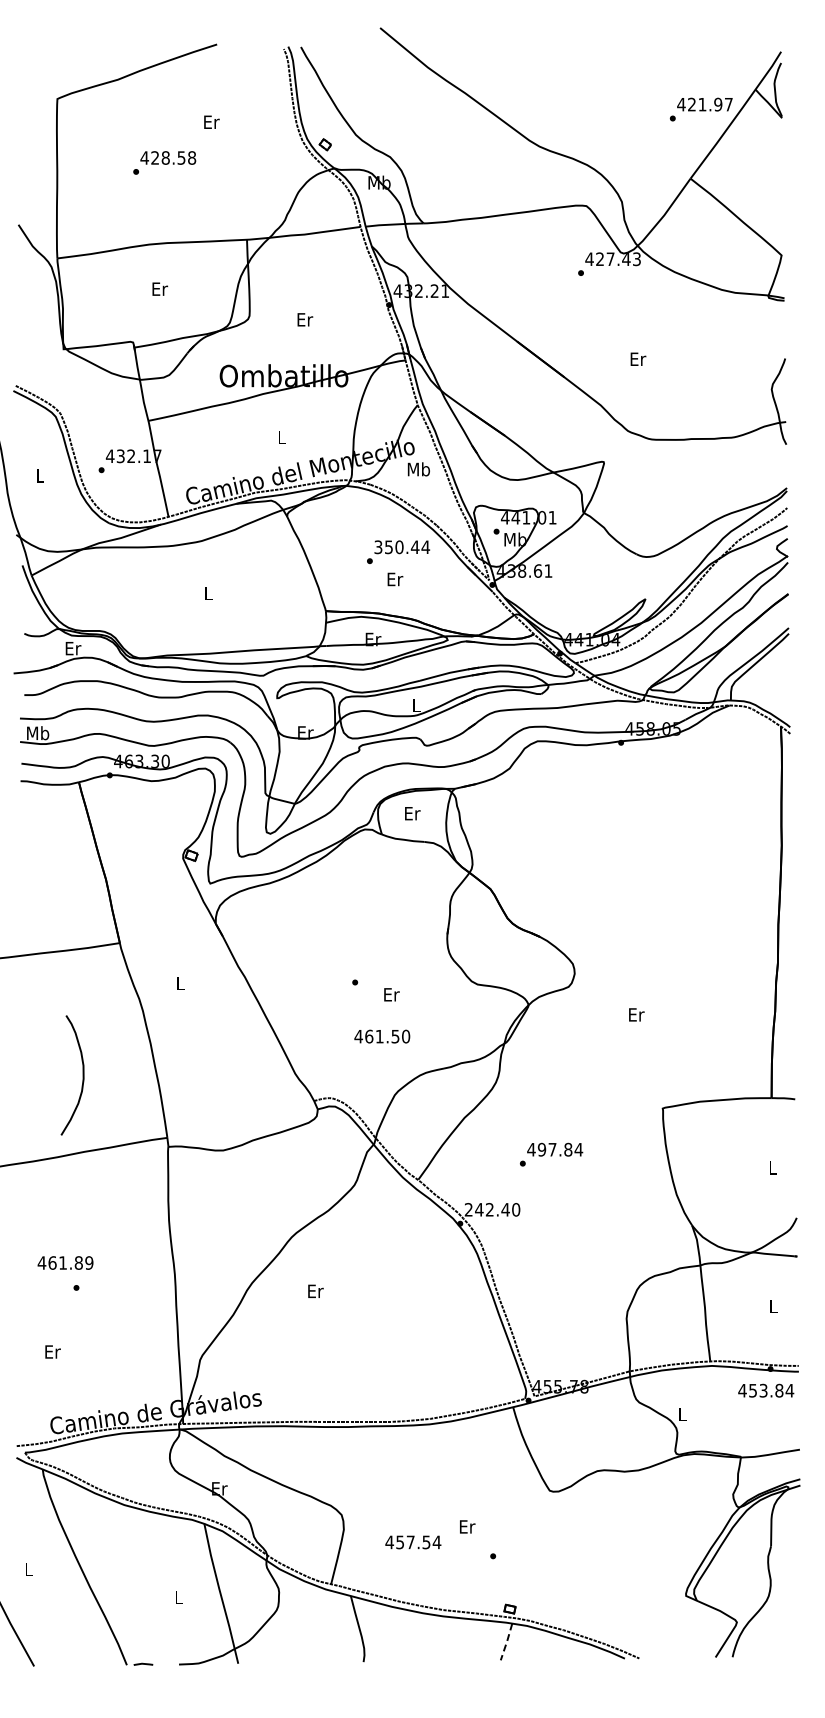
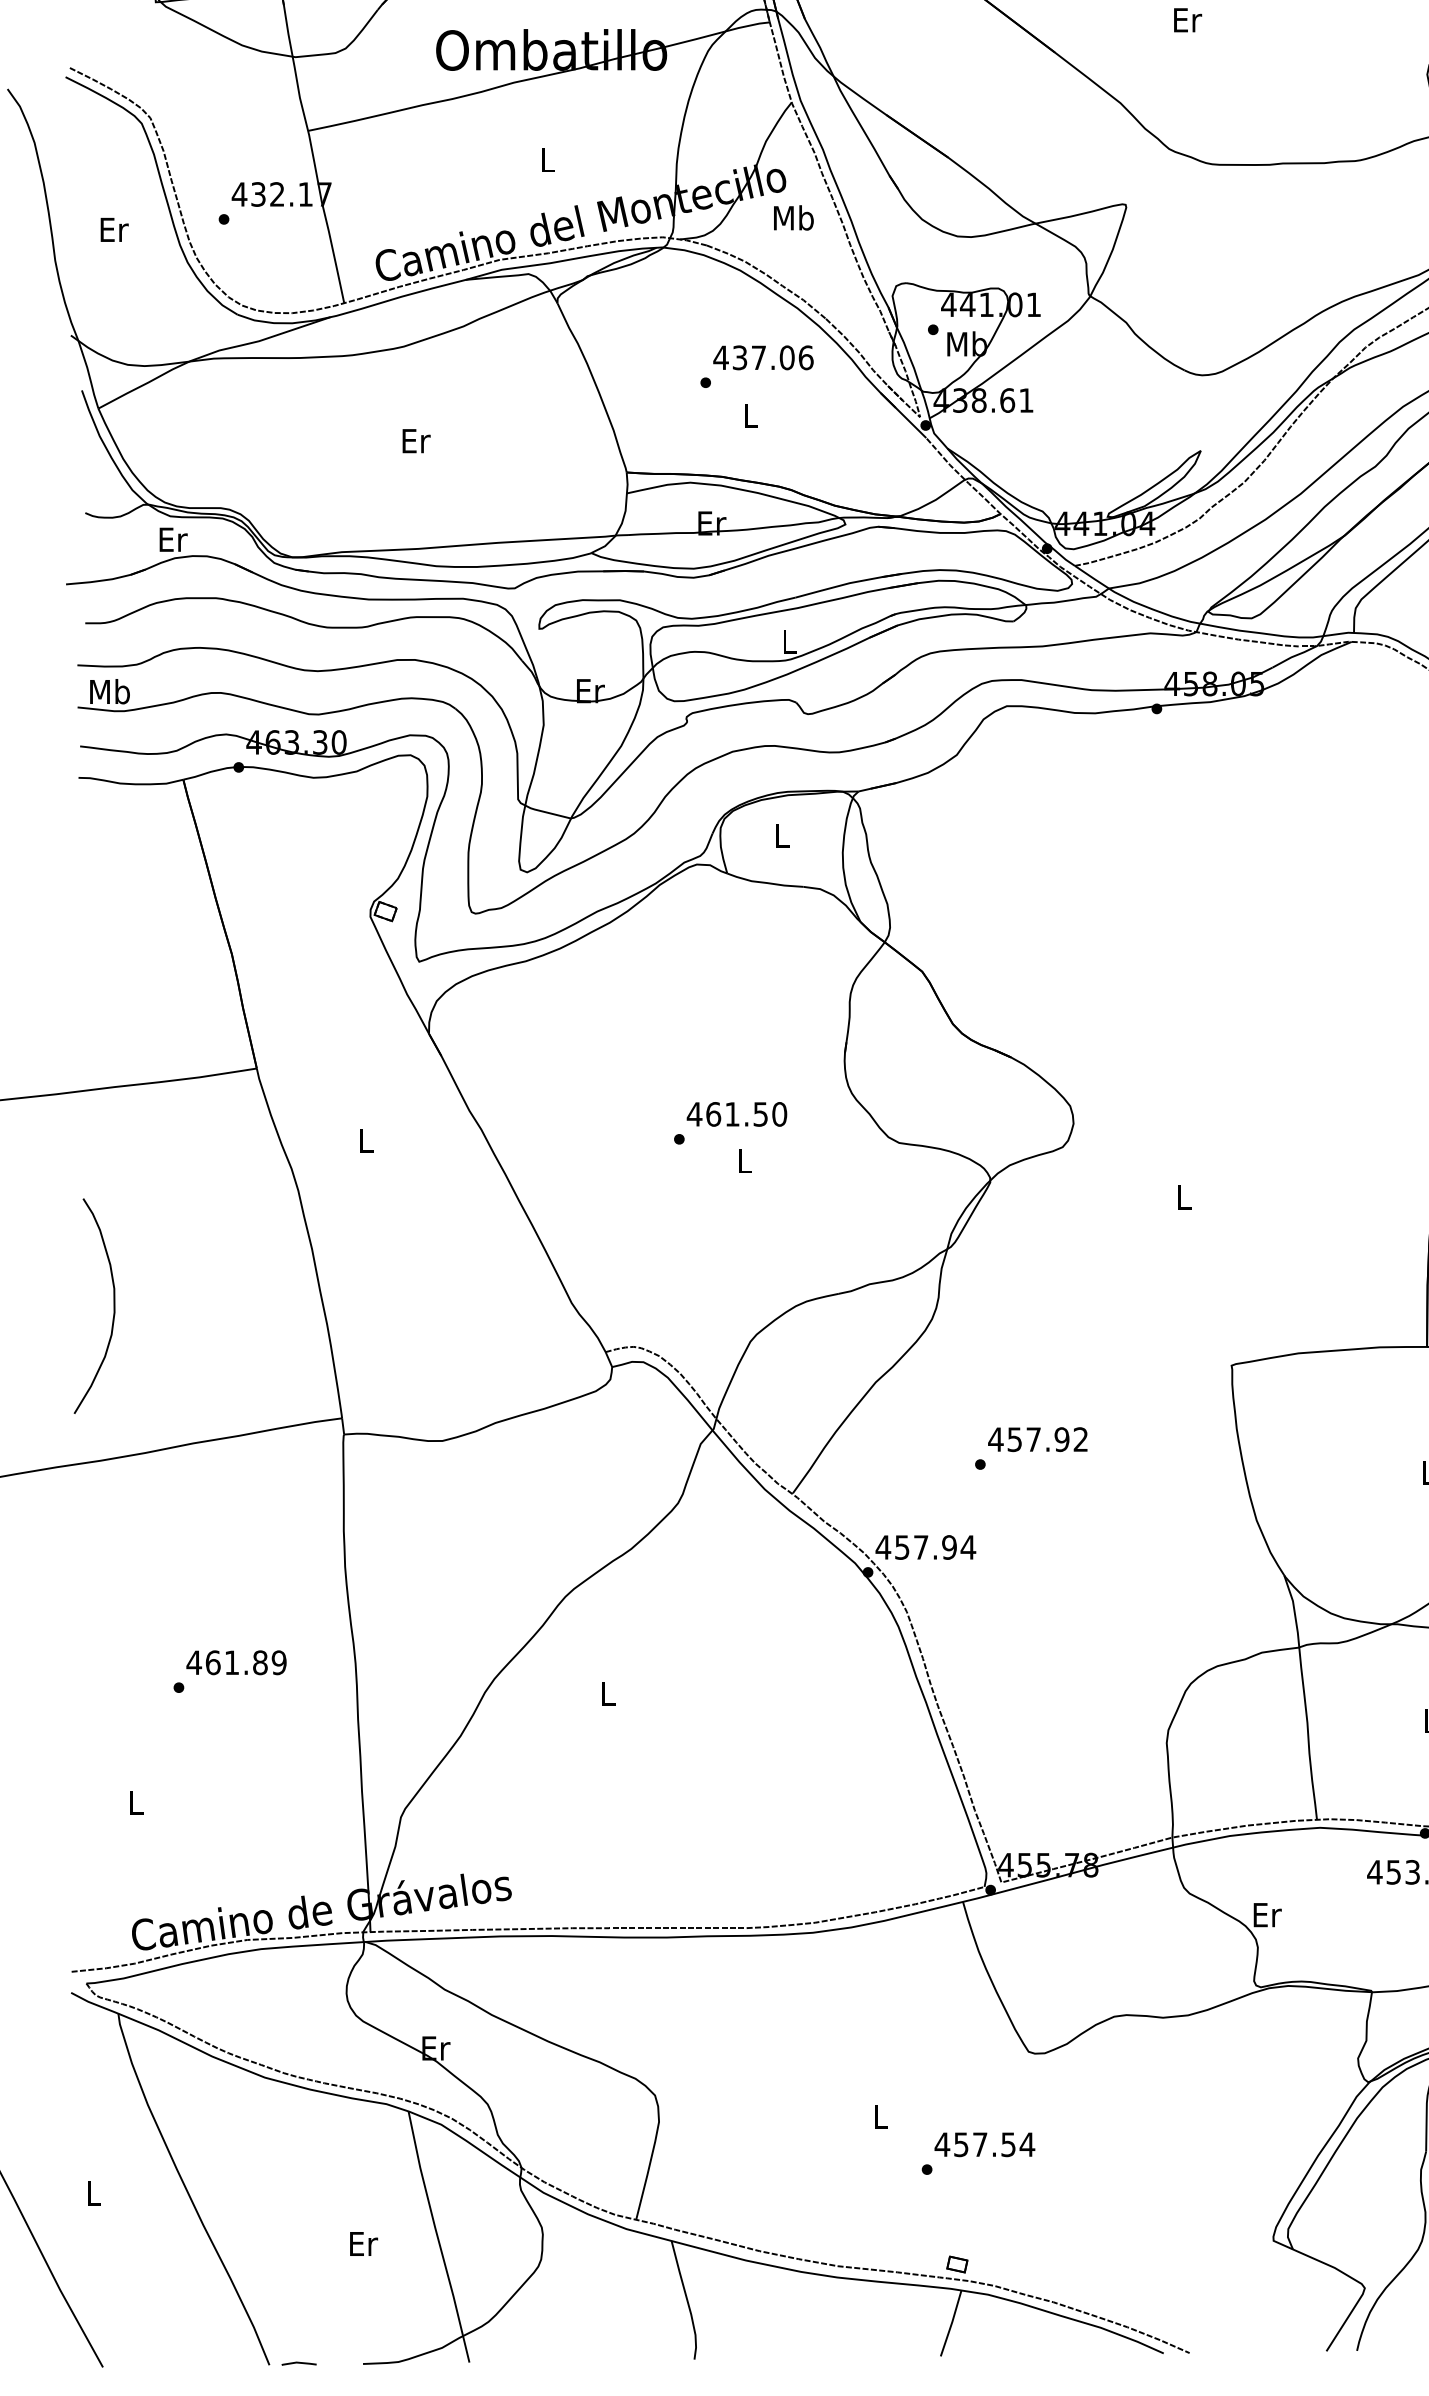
text: (40, 475) -> (114, 228), L -> Er
text: (402, 547) -> (764, 358), 350.44 -> 437.06
text: (395, 579) -> (751, 415), Er -> L
text: (208, 593) -> (415, 440), L -> Er
text: (412, 813) -> (782, 835), Er -> L
text: (391, 994) -> (744, 1160), Er -> L
text: (636, 1014) -> (1184, 1196), Er -> L
text: (382, 1036) -> (737, 1114), moved
curve: (82, 1075) -> (112, 1306), moved
text: (560, 1149) -> (1048, 1439), 497.84 -> 457.92
text: (492, 1209) -> (925, 1546), 242.40 -> 457.94
text: (65, 1262) -> (236, 1661), moved
text: (315, 1290) -> (608, 1692), Er -> L
text: (52, 1351) -> (135, 1801), Er -> L
text: (682, 1414) -> (1267, 1915), L -> Er
text: (467, 1526) -> (881, 2116), Er -> L
text: (413, 1542) -> (985, 2144), moved
text: (179, 1597) -> (363, 2243), L -> Er
line: (506, 1641) -> (951, 2322), dashed -> solid

